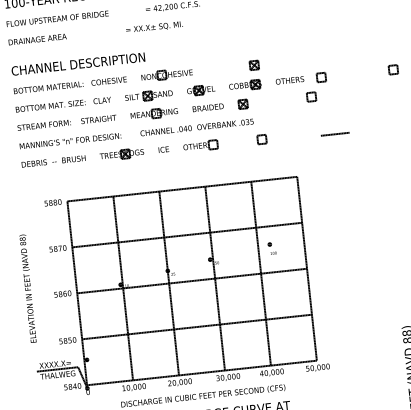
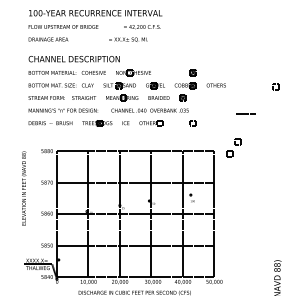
part: (392, 69) -> (275, 86), moved
part: (315, 86) -> (233, 147), moved
line: (334, 133) -> (245, 113), moved
text: (28, 288) -> (24, 188), moved

